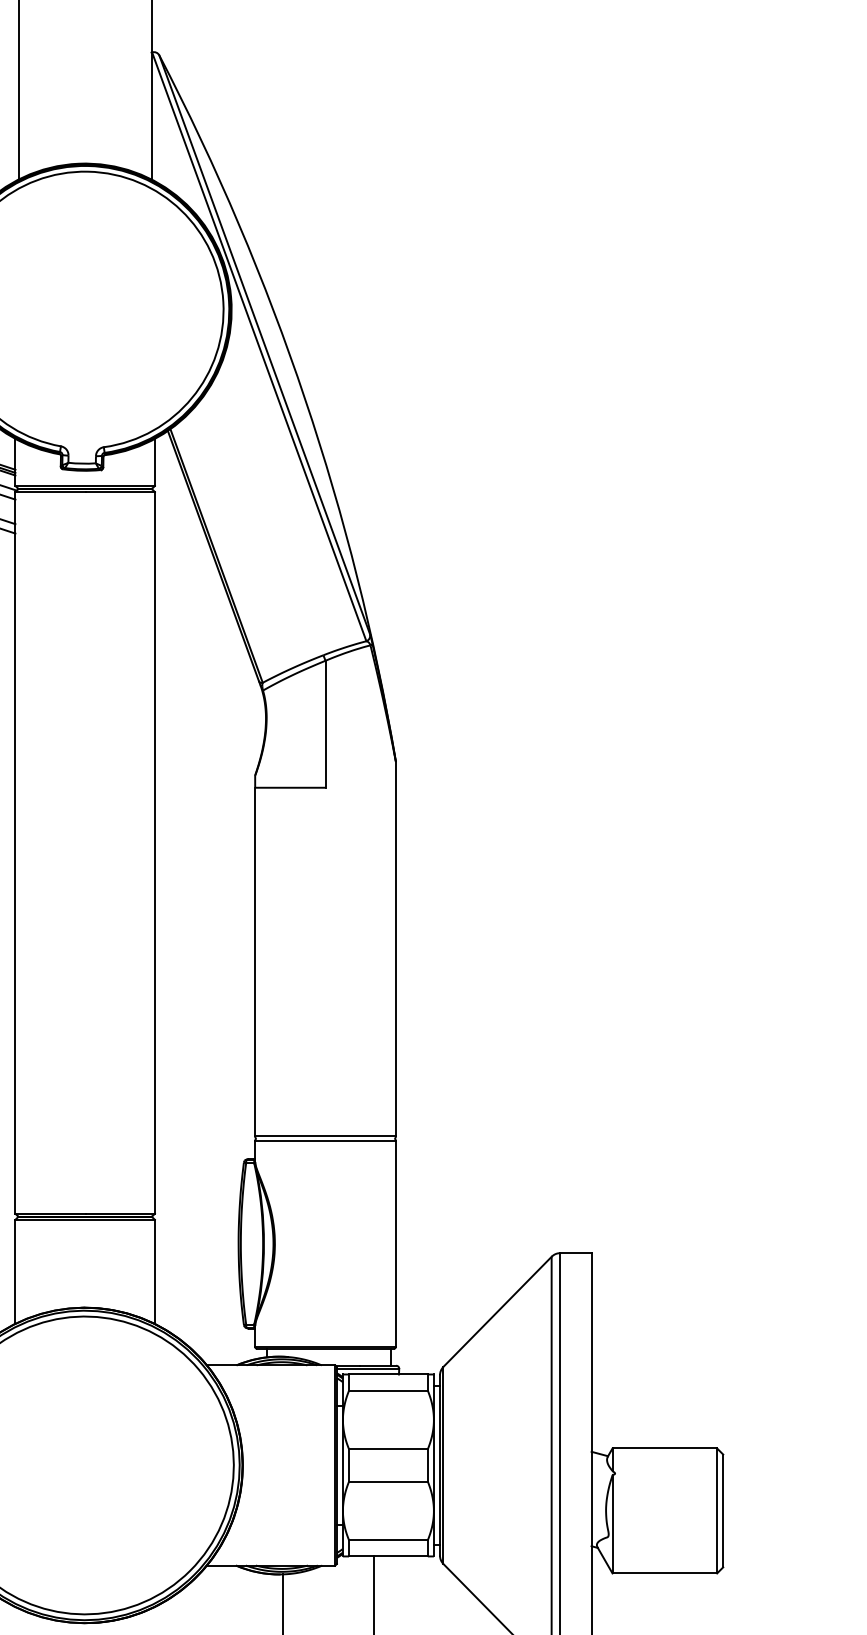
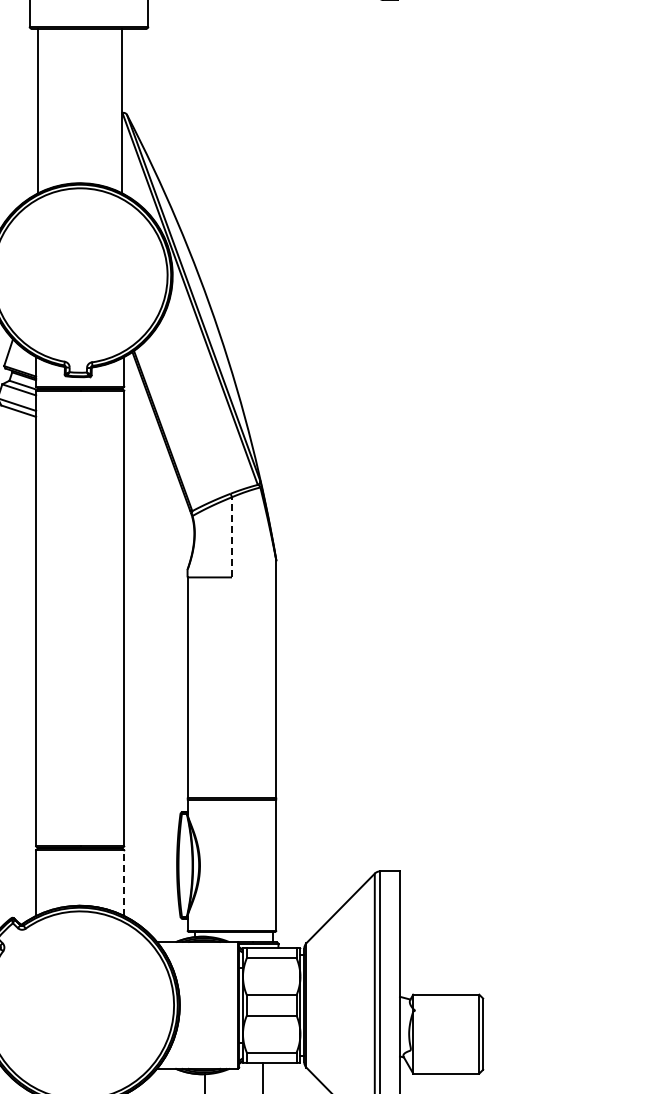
line: (324, 722) -> (231, 536), solid -> dashed
line: (155, 1272) -> (124, 883), solid -> dashed

